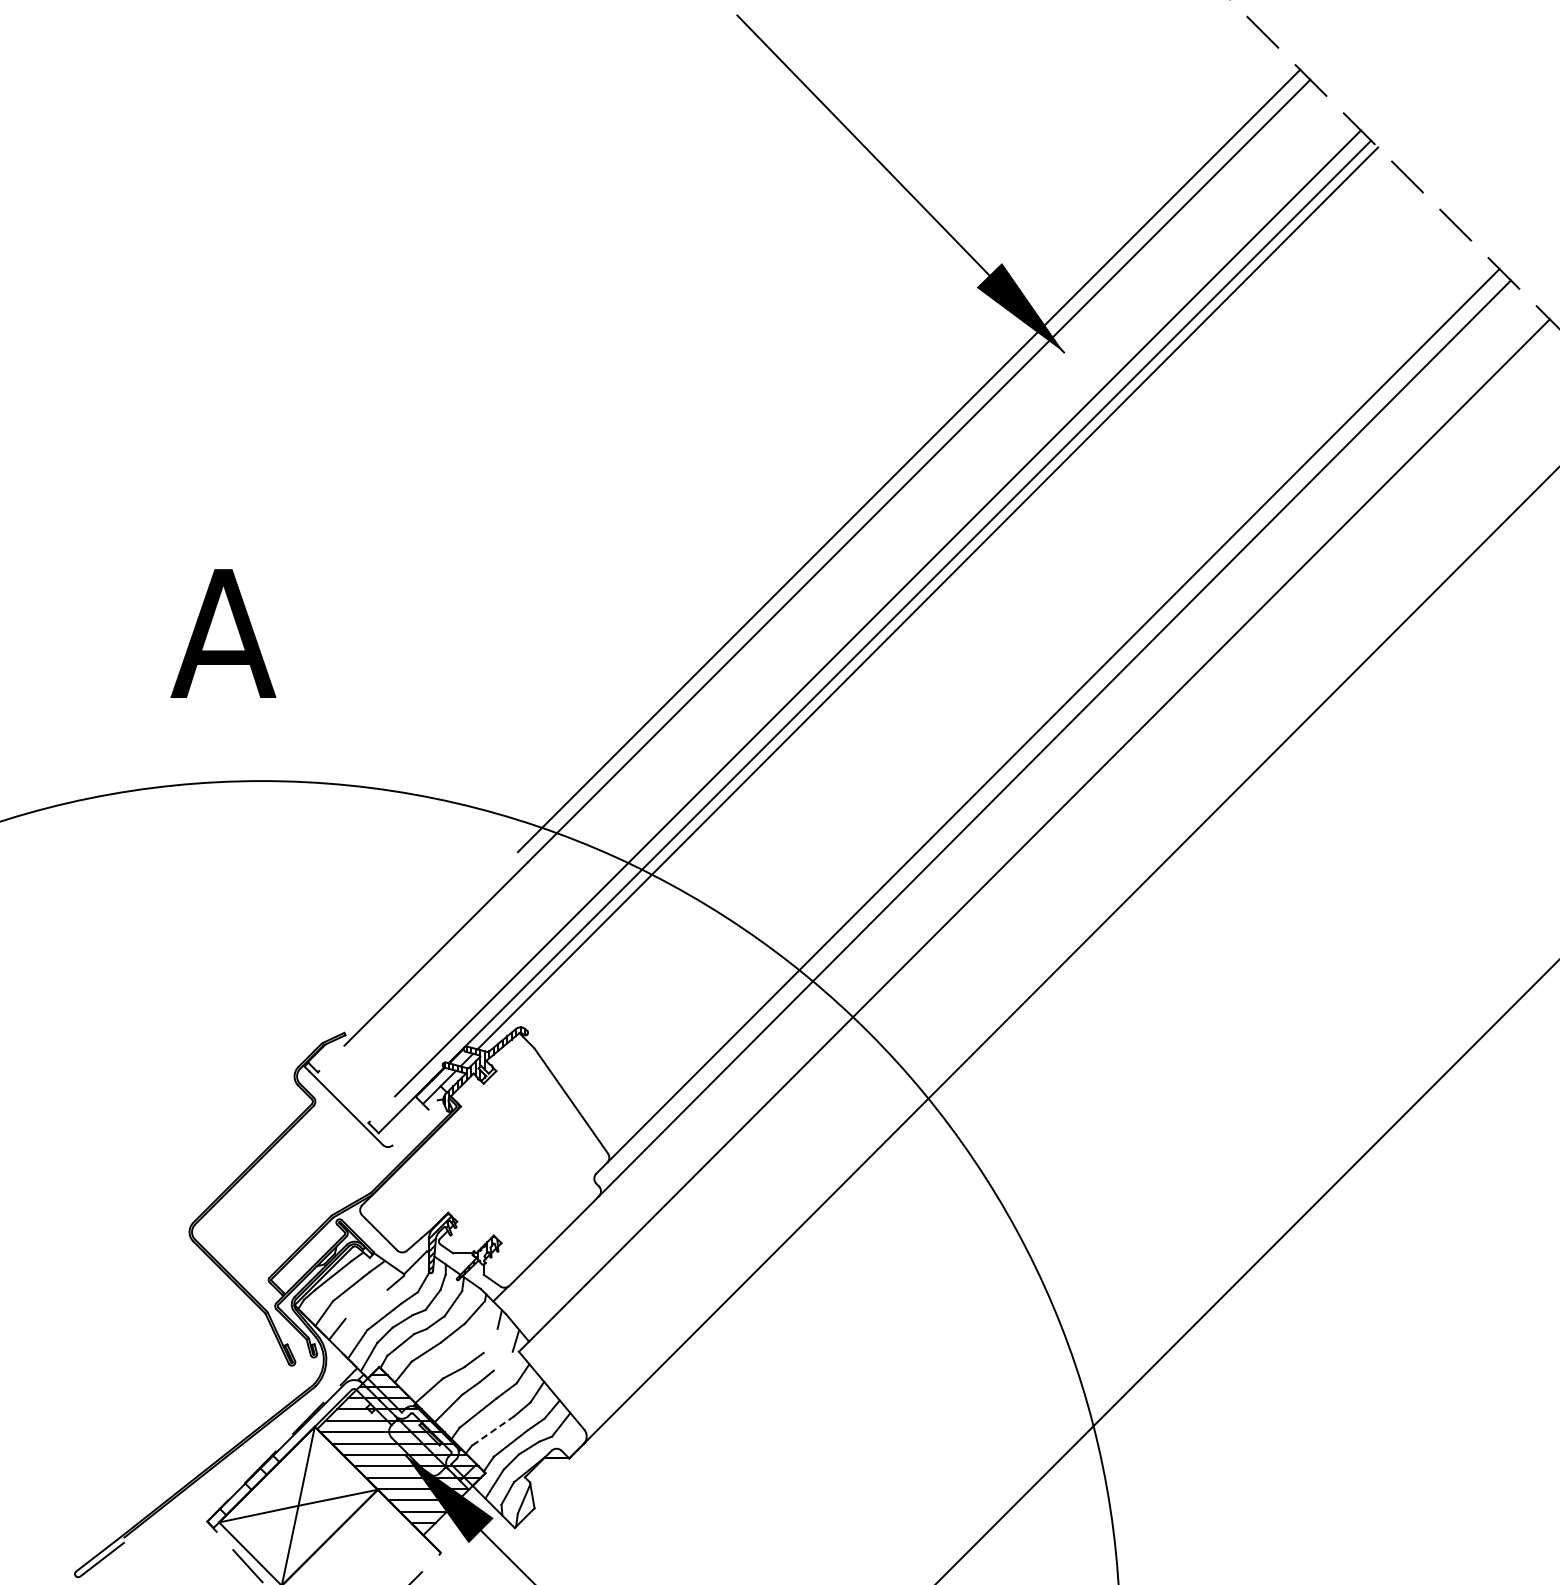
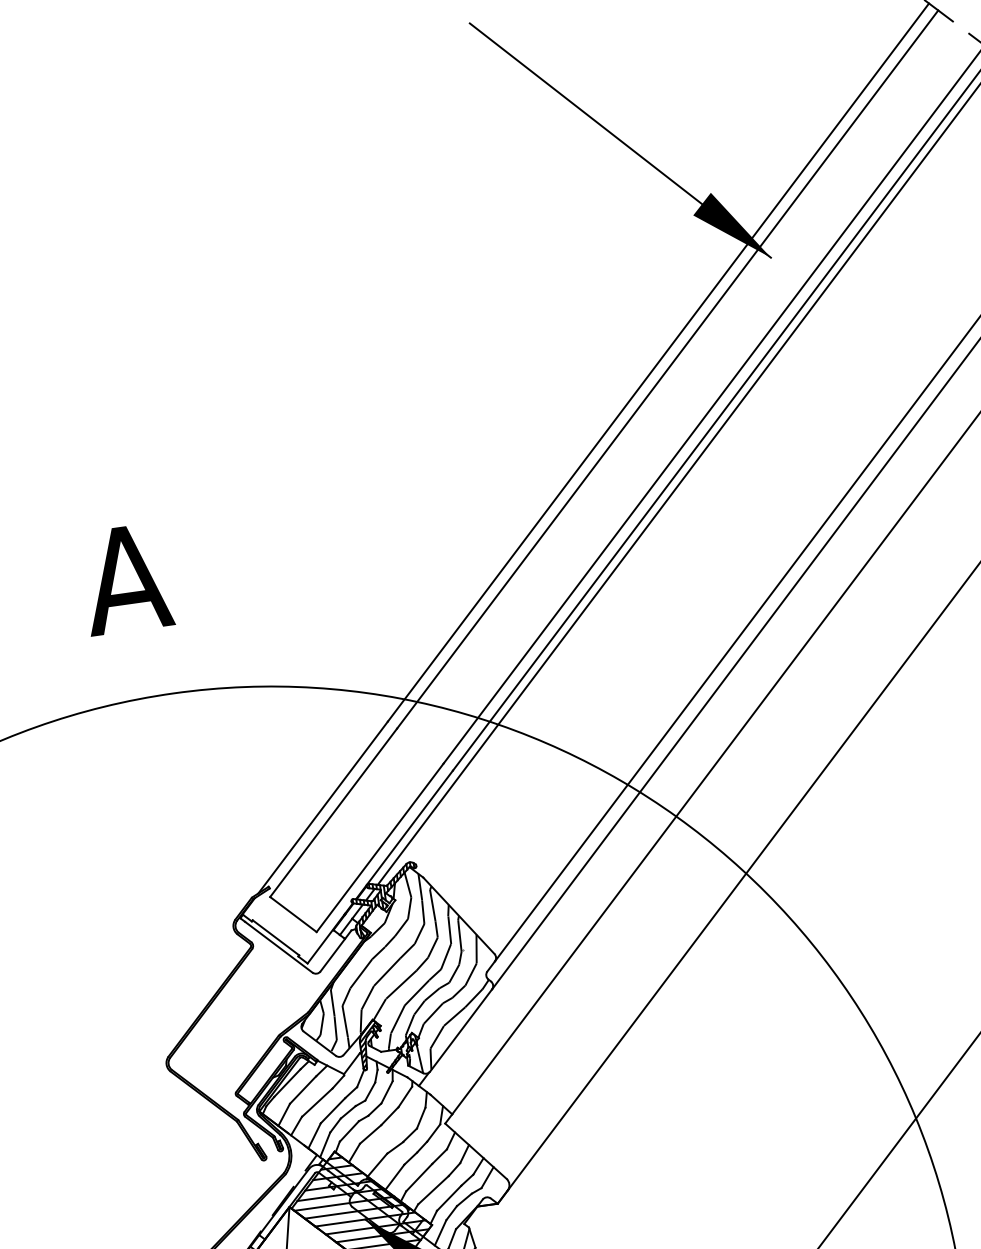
line: (423, 945) -> (322, 807), added
line: (369, 1070) -> (293, 914), added
line: (344, 1096) -> (275, 937), added
line: (415, 1122) -> (336, 950), added
hatch: (478, 1162) -> (391, 975), added
line: (366, 1303) -> (317, 1101), added
line: (490, 1341) -> (421, 1118), added
line: (502, 1360) -> (432, 1132), added
line: (493, 1430) -> (433, 1189), dashed -> solid

